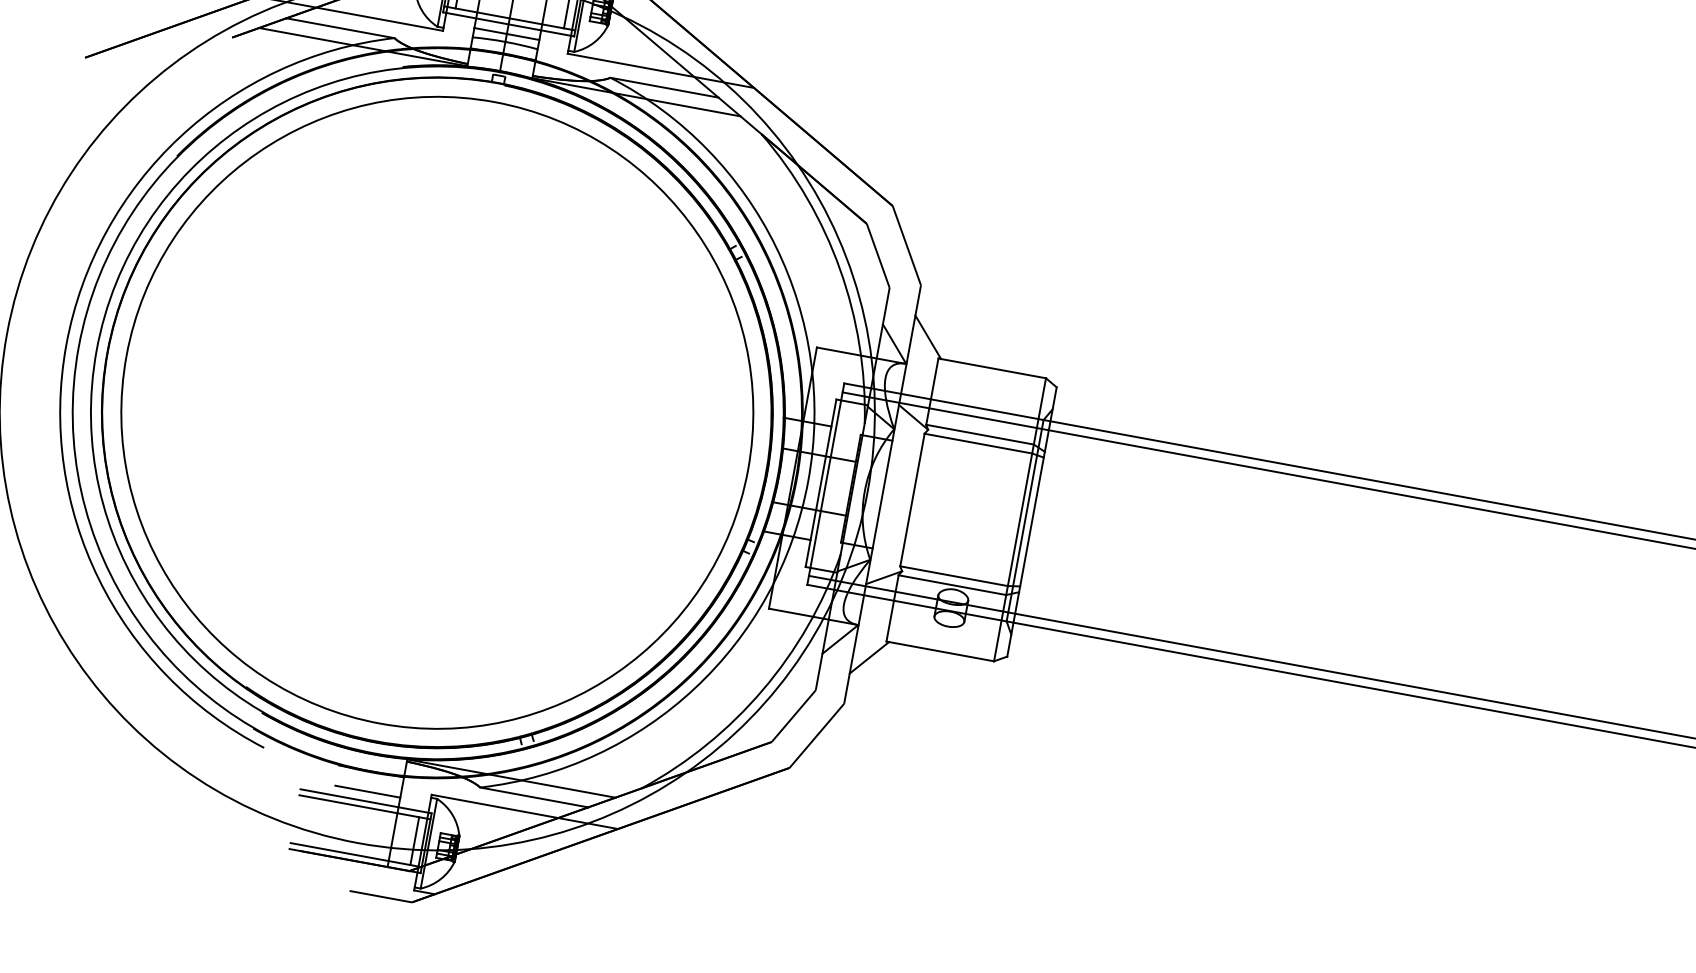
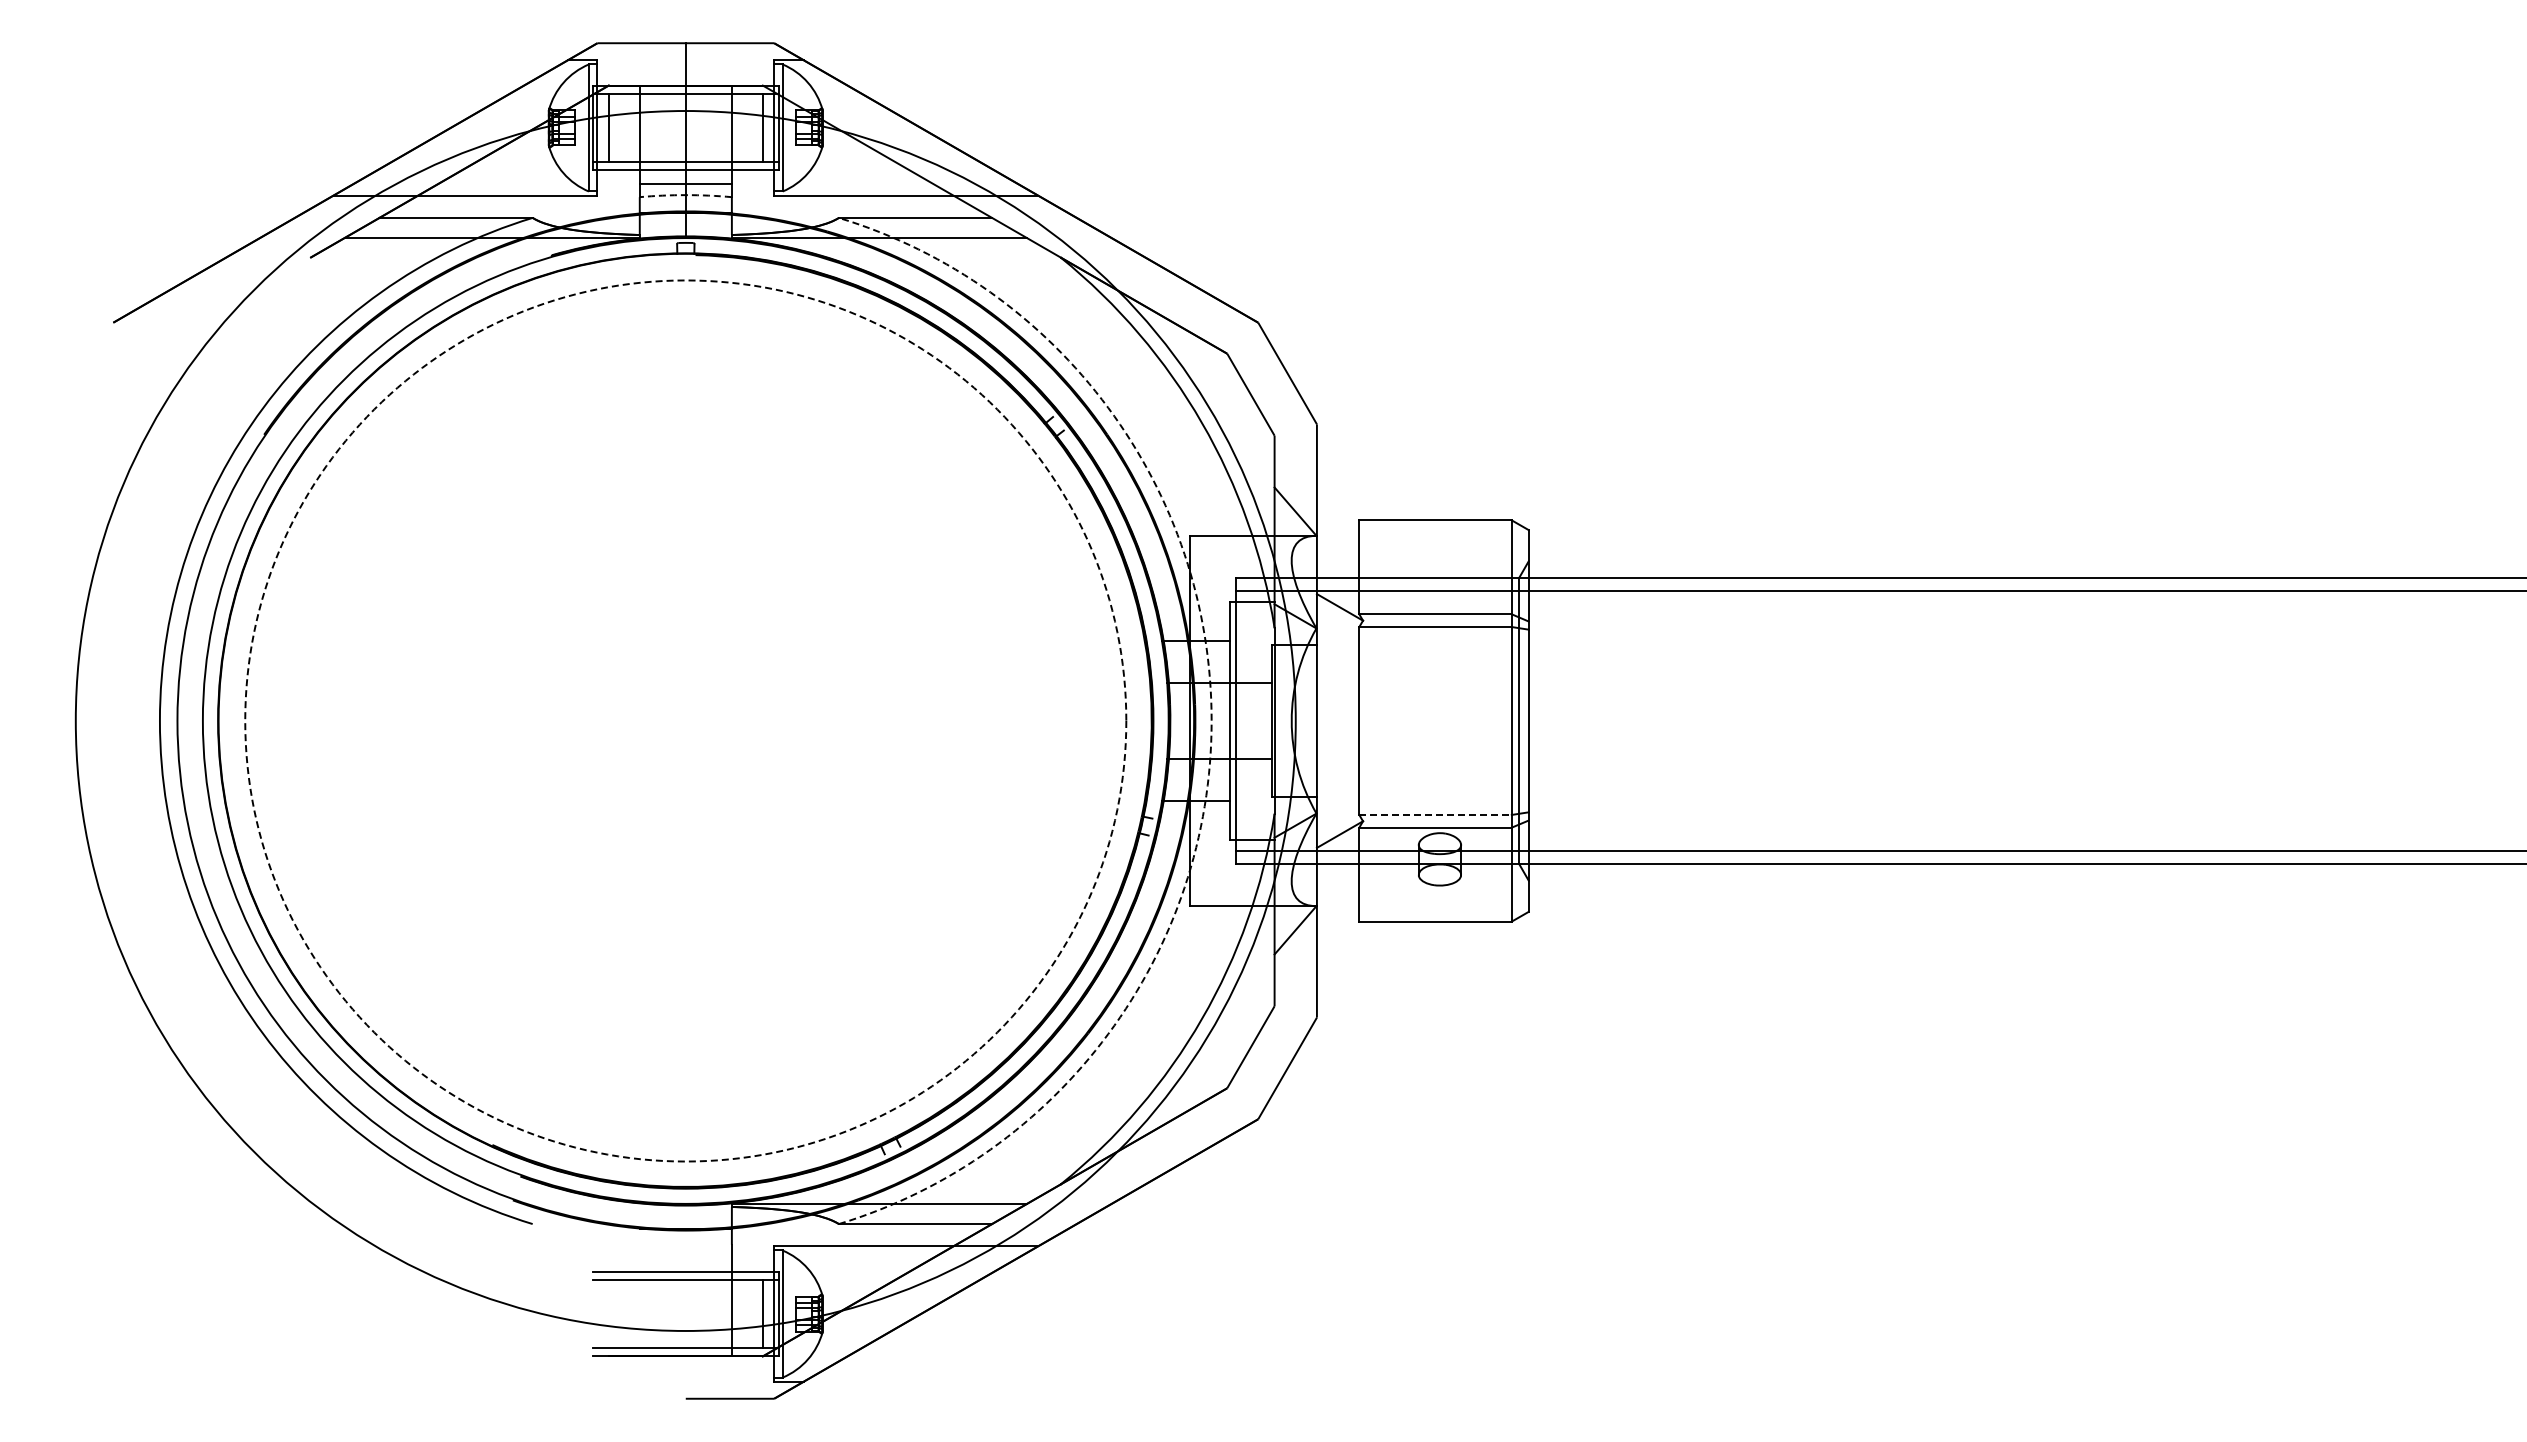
arc: (505, 42) -> (685, 195), solid -> dashed
line: (927, 337) -> (1339, 493), removed
circle: (437, 412) -> (685, 720), solid -> dashed
arc: (808, 481) -> (1211, 721), solid -> dashed
line: (954, 576) -> (1436, 814), solid -> dashed
line: (869, 657) -> (1339, 947), removed
line: (367, 791) -> (685, 1258), removed

